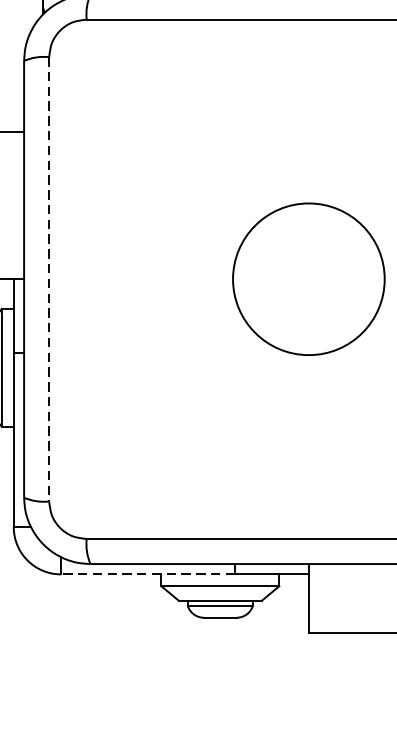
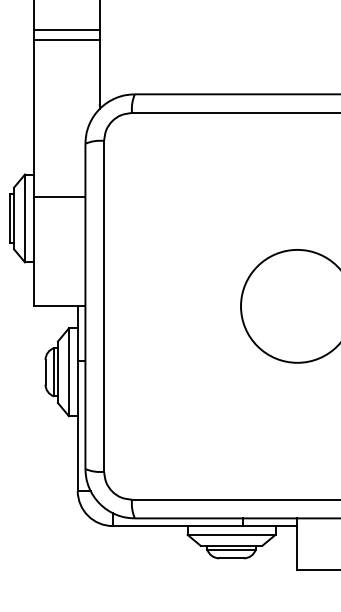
line: (49, 279) -> (104, 306), dashed -> solid
line: (147, 574) -> (177, 526), dashed -> solid

